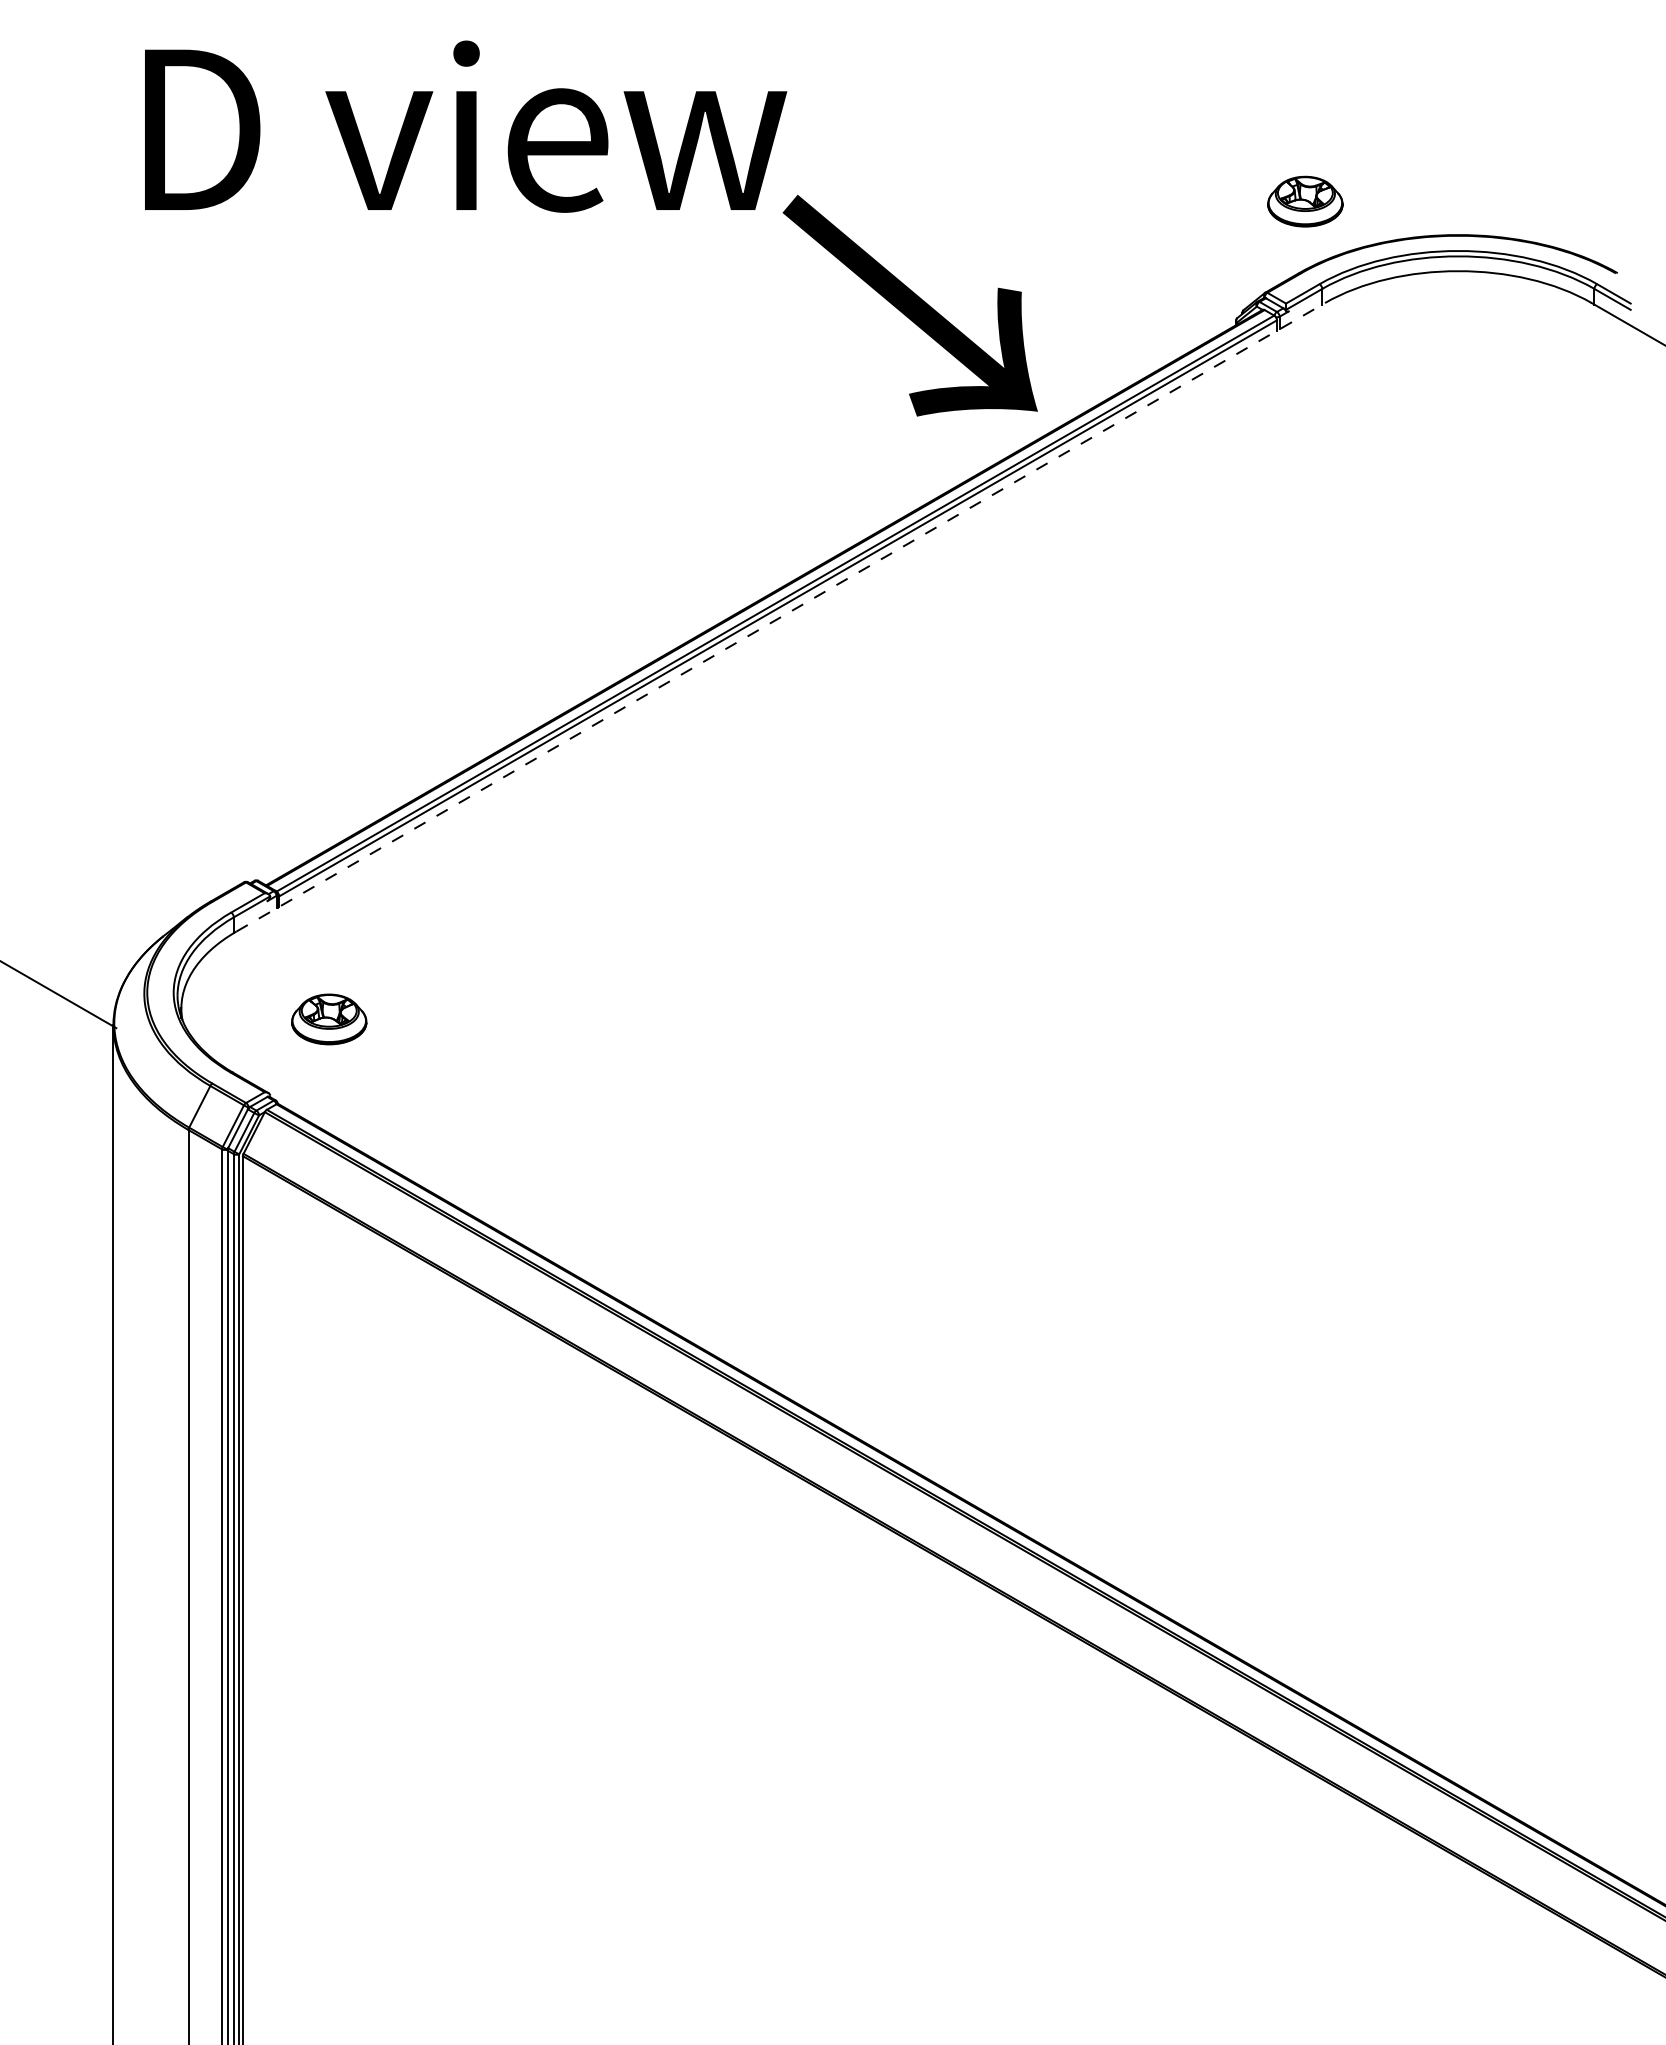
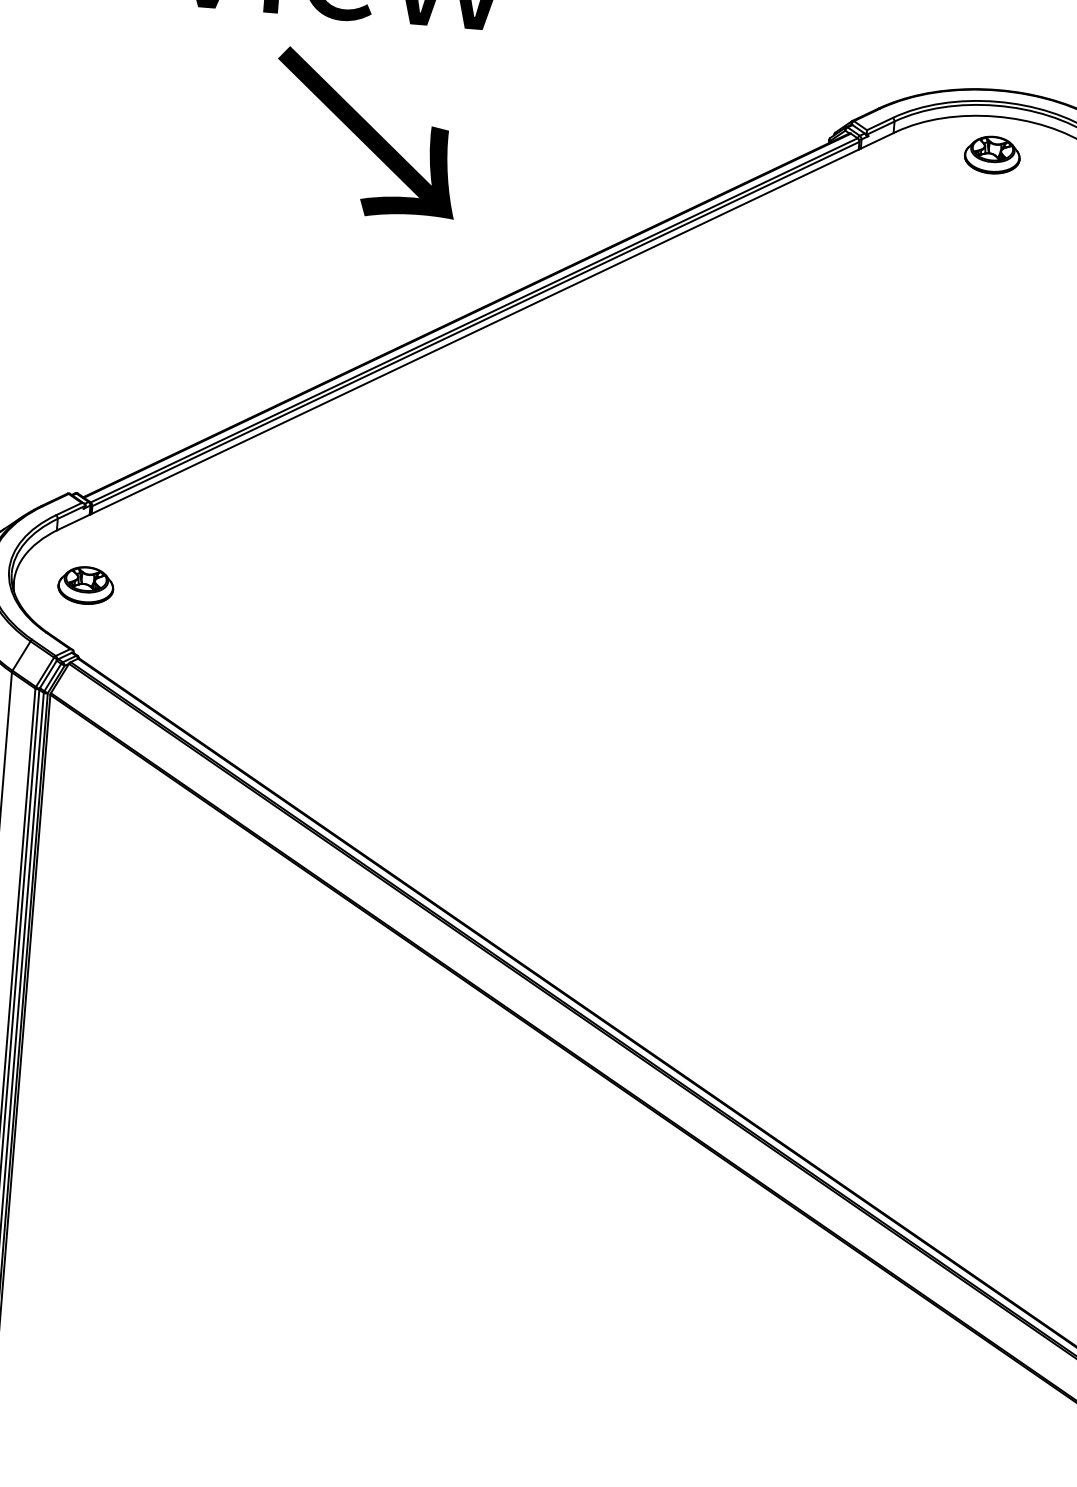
part: (1305, 201) -> (992, 155), moved
text: (909, 305) -> (365, 134), moved
line: (781, 617) -> (477, 330), dashed -> solid
part: (329, 1019) -> (86, 585), moved

